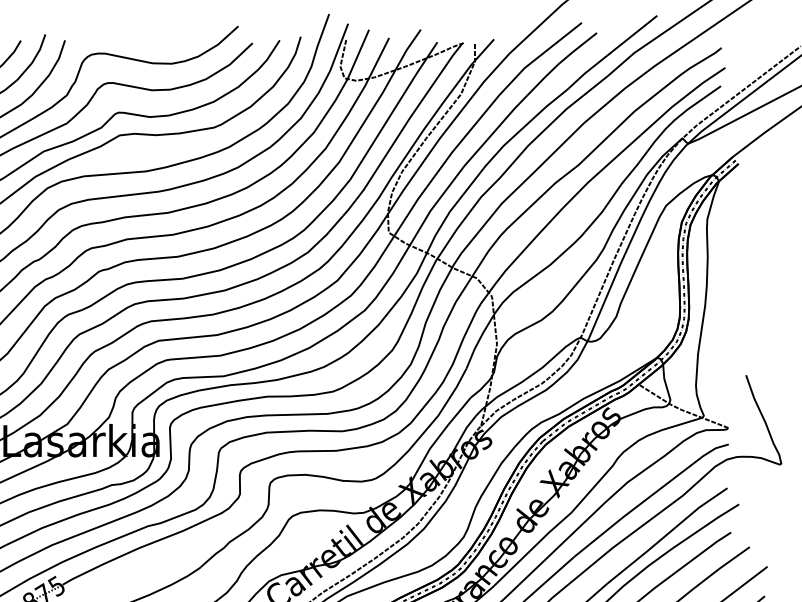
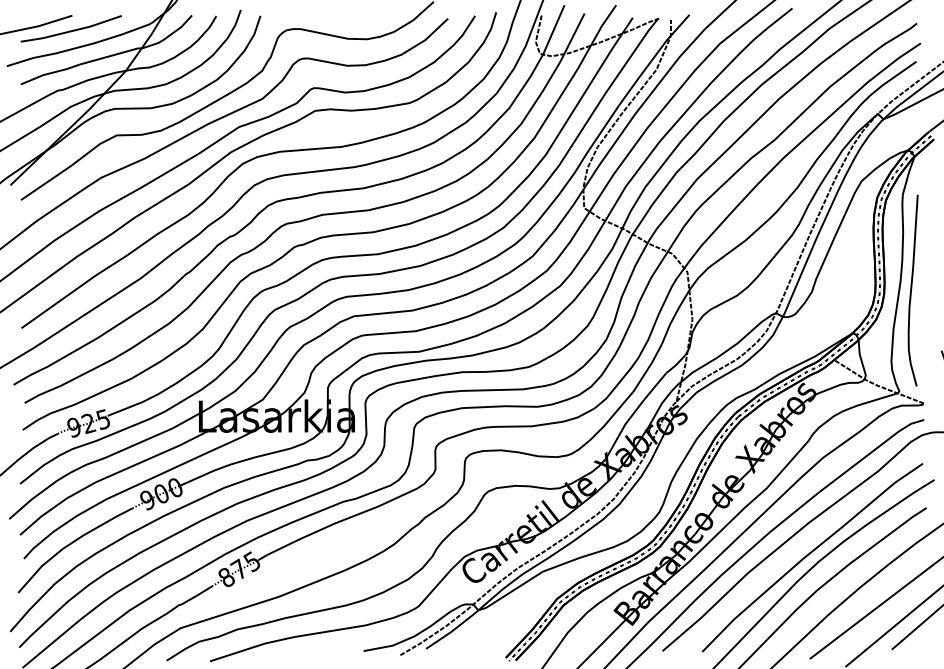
curve: (717, 314) -> (912, 289), added

